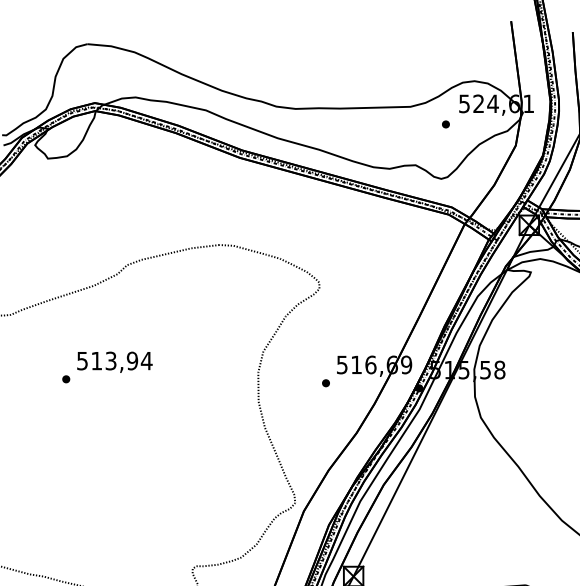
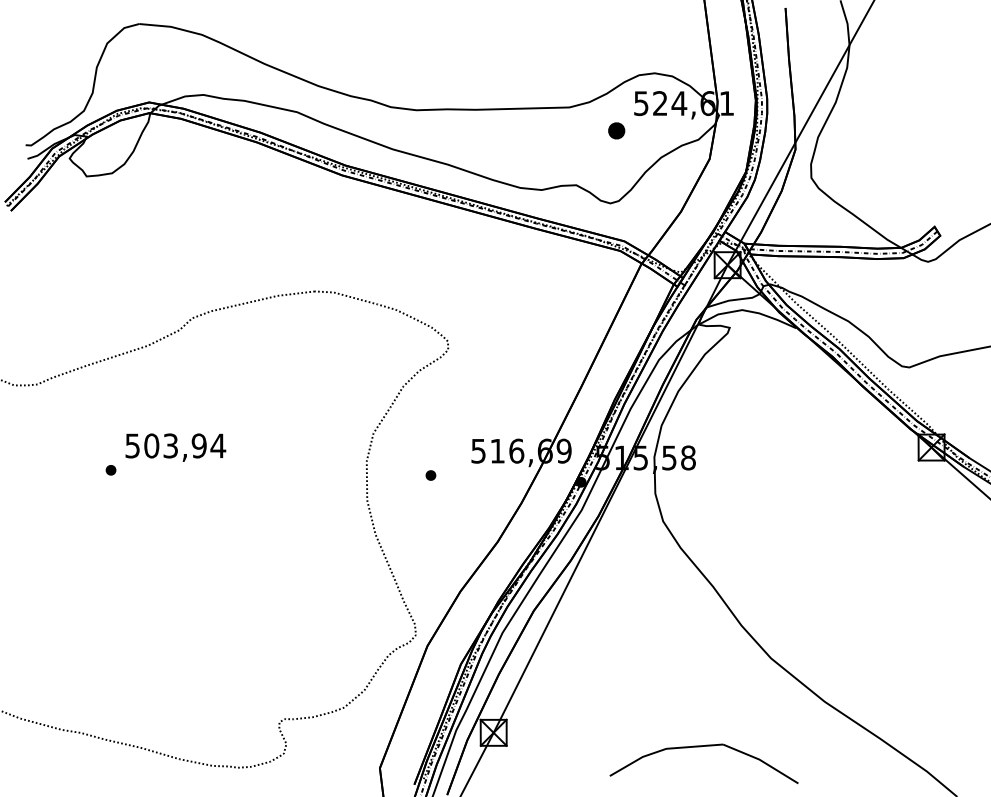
part: (445, 124) -> (616, 130), size x1.6
text: (96, 360) -> (151, 445), 513,94 -> 503,94
part: (325, 383) -> (430, 475), moved

